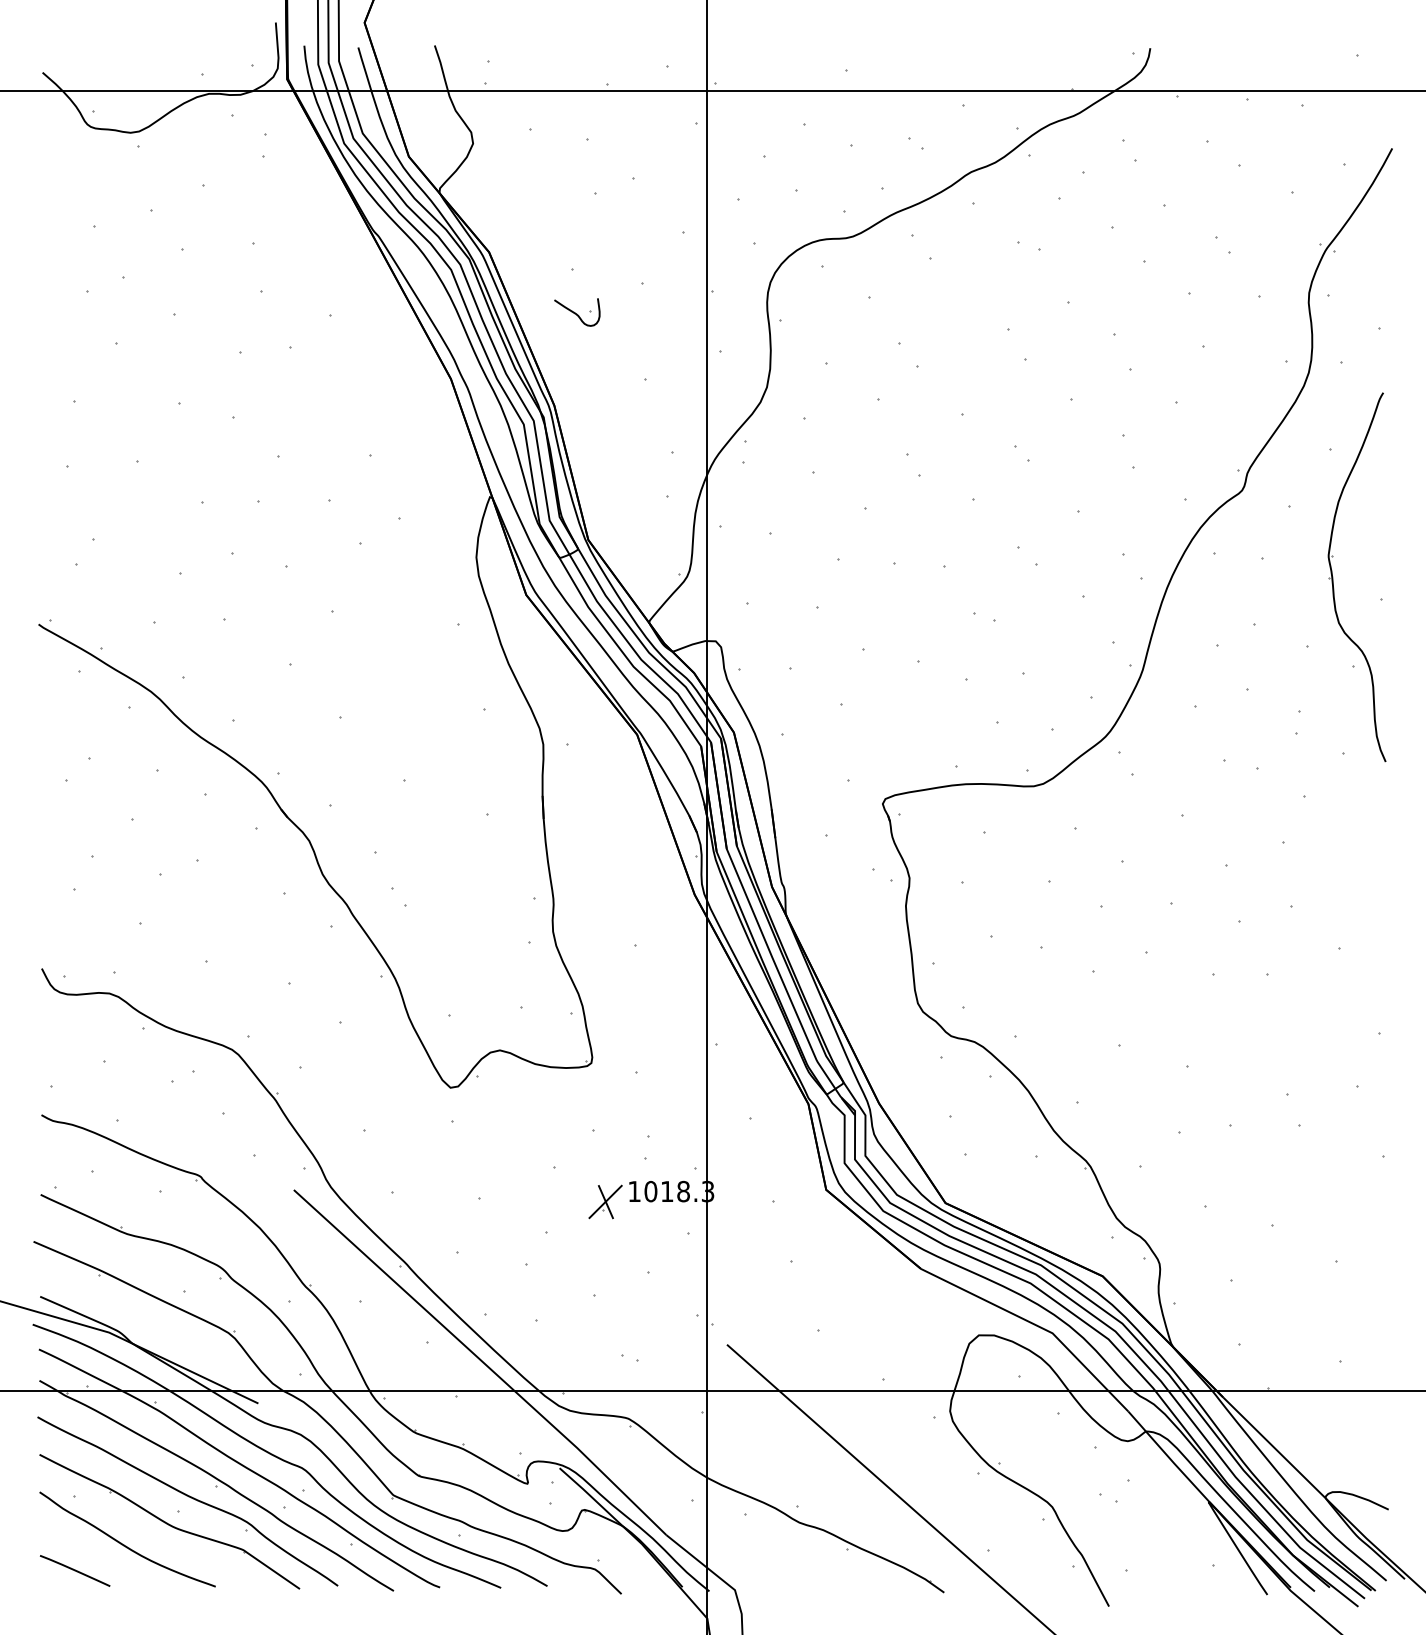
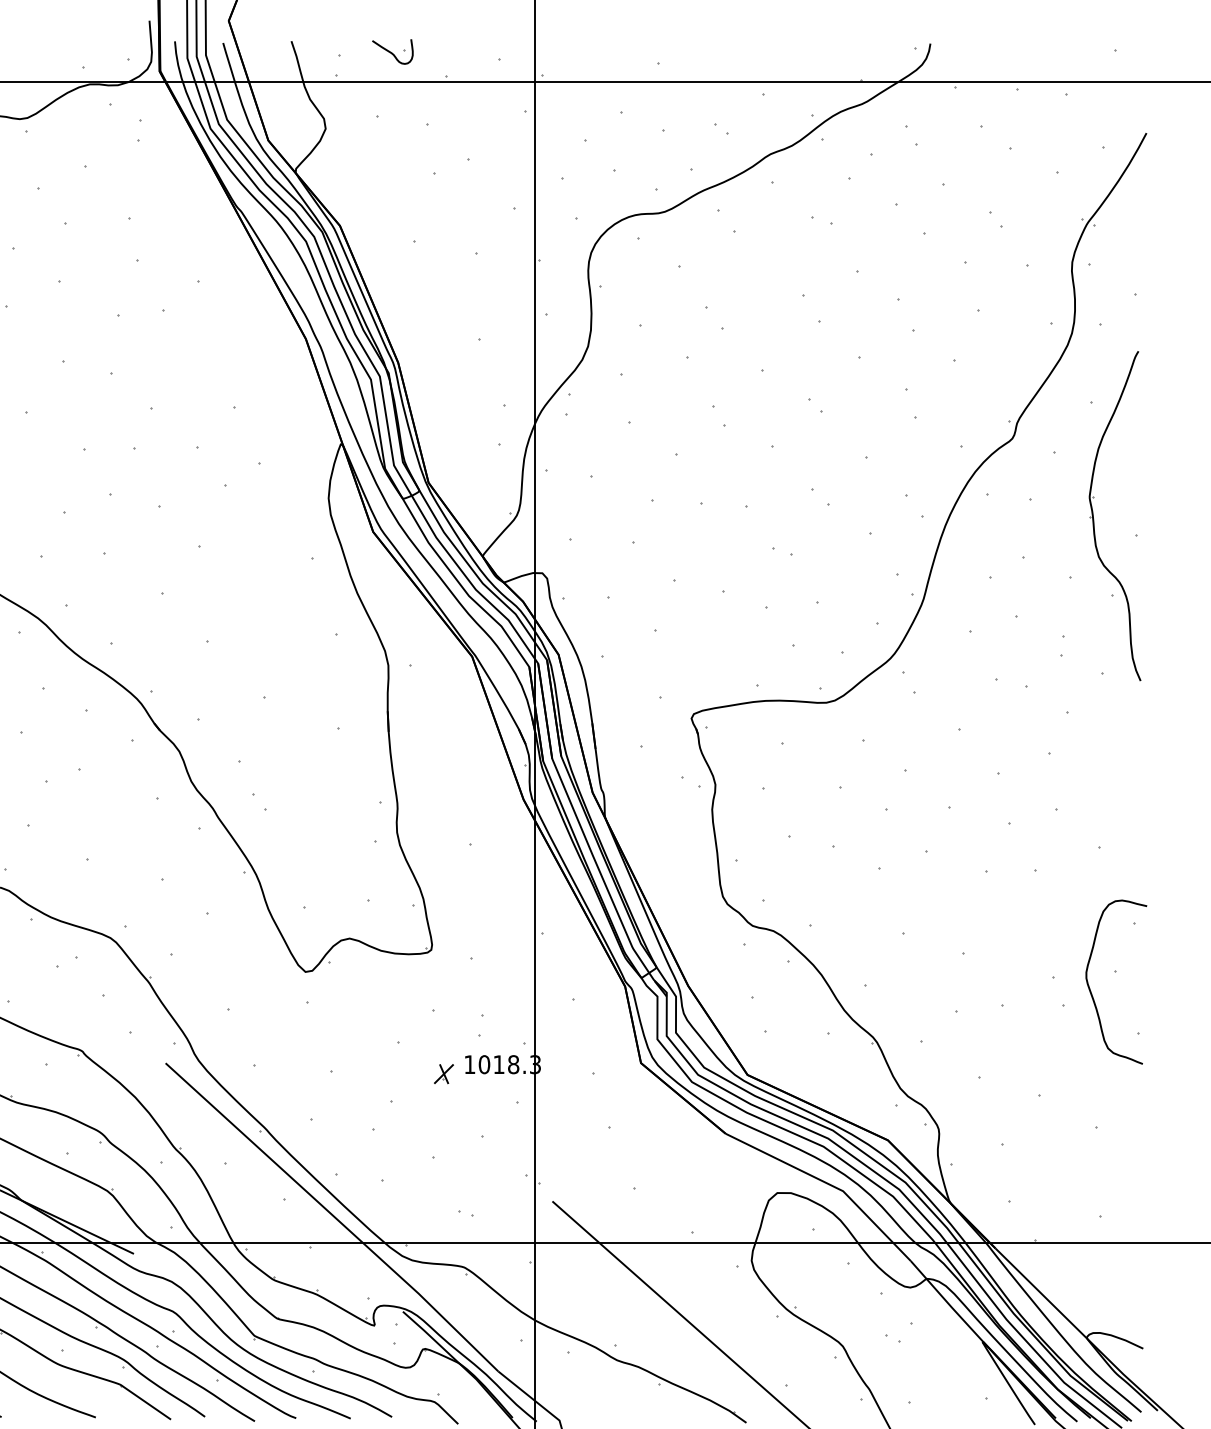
part: (577, 312) -> (393, 51), moved
curve: (1329, 1106) -> (1090, 988), added
part: (605, 1202) -> (443, 1074), size x0.62

